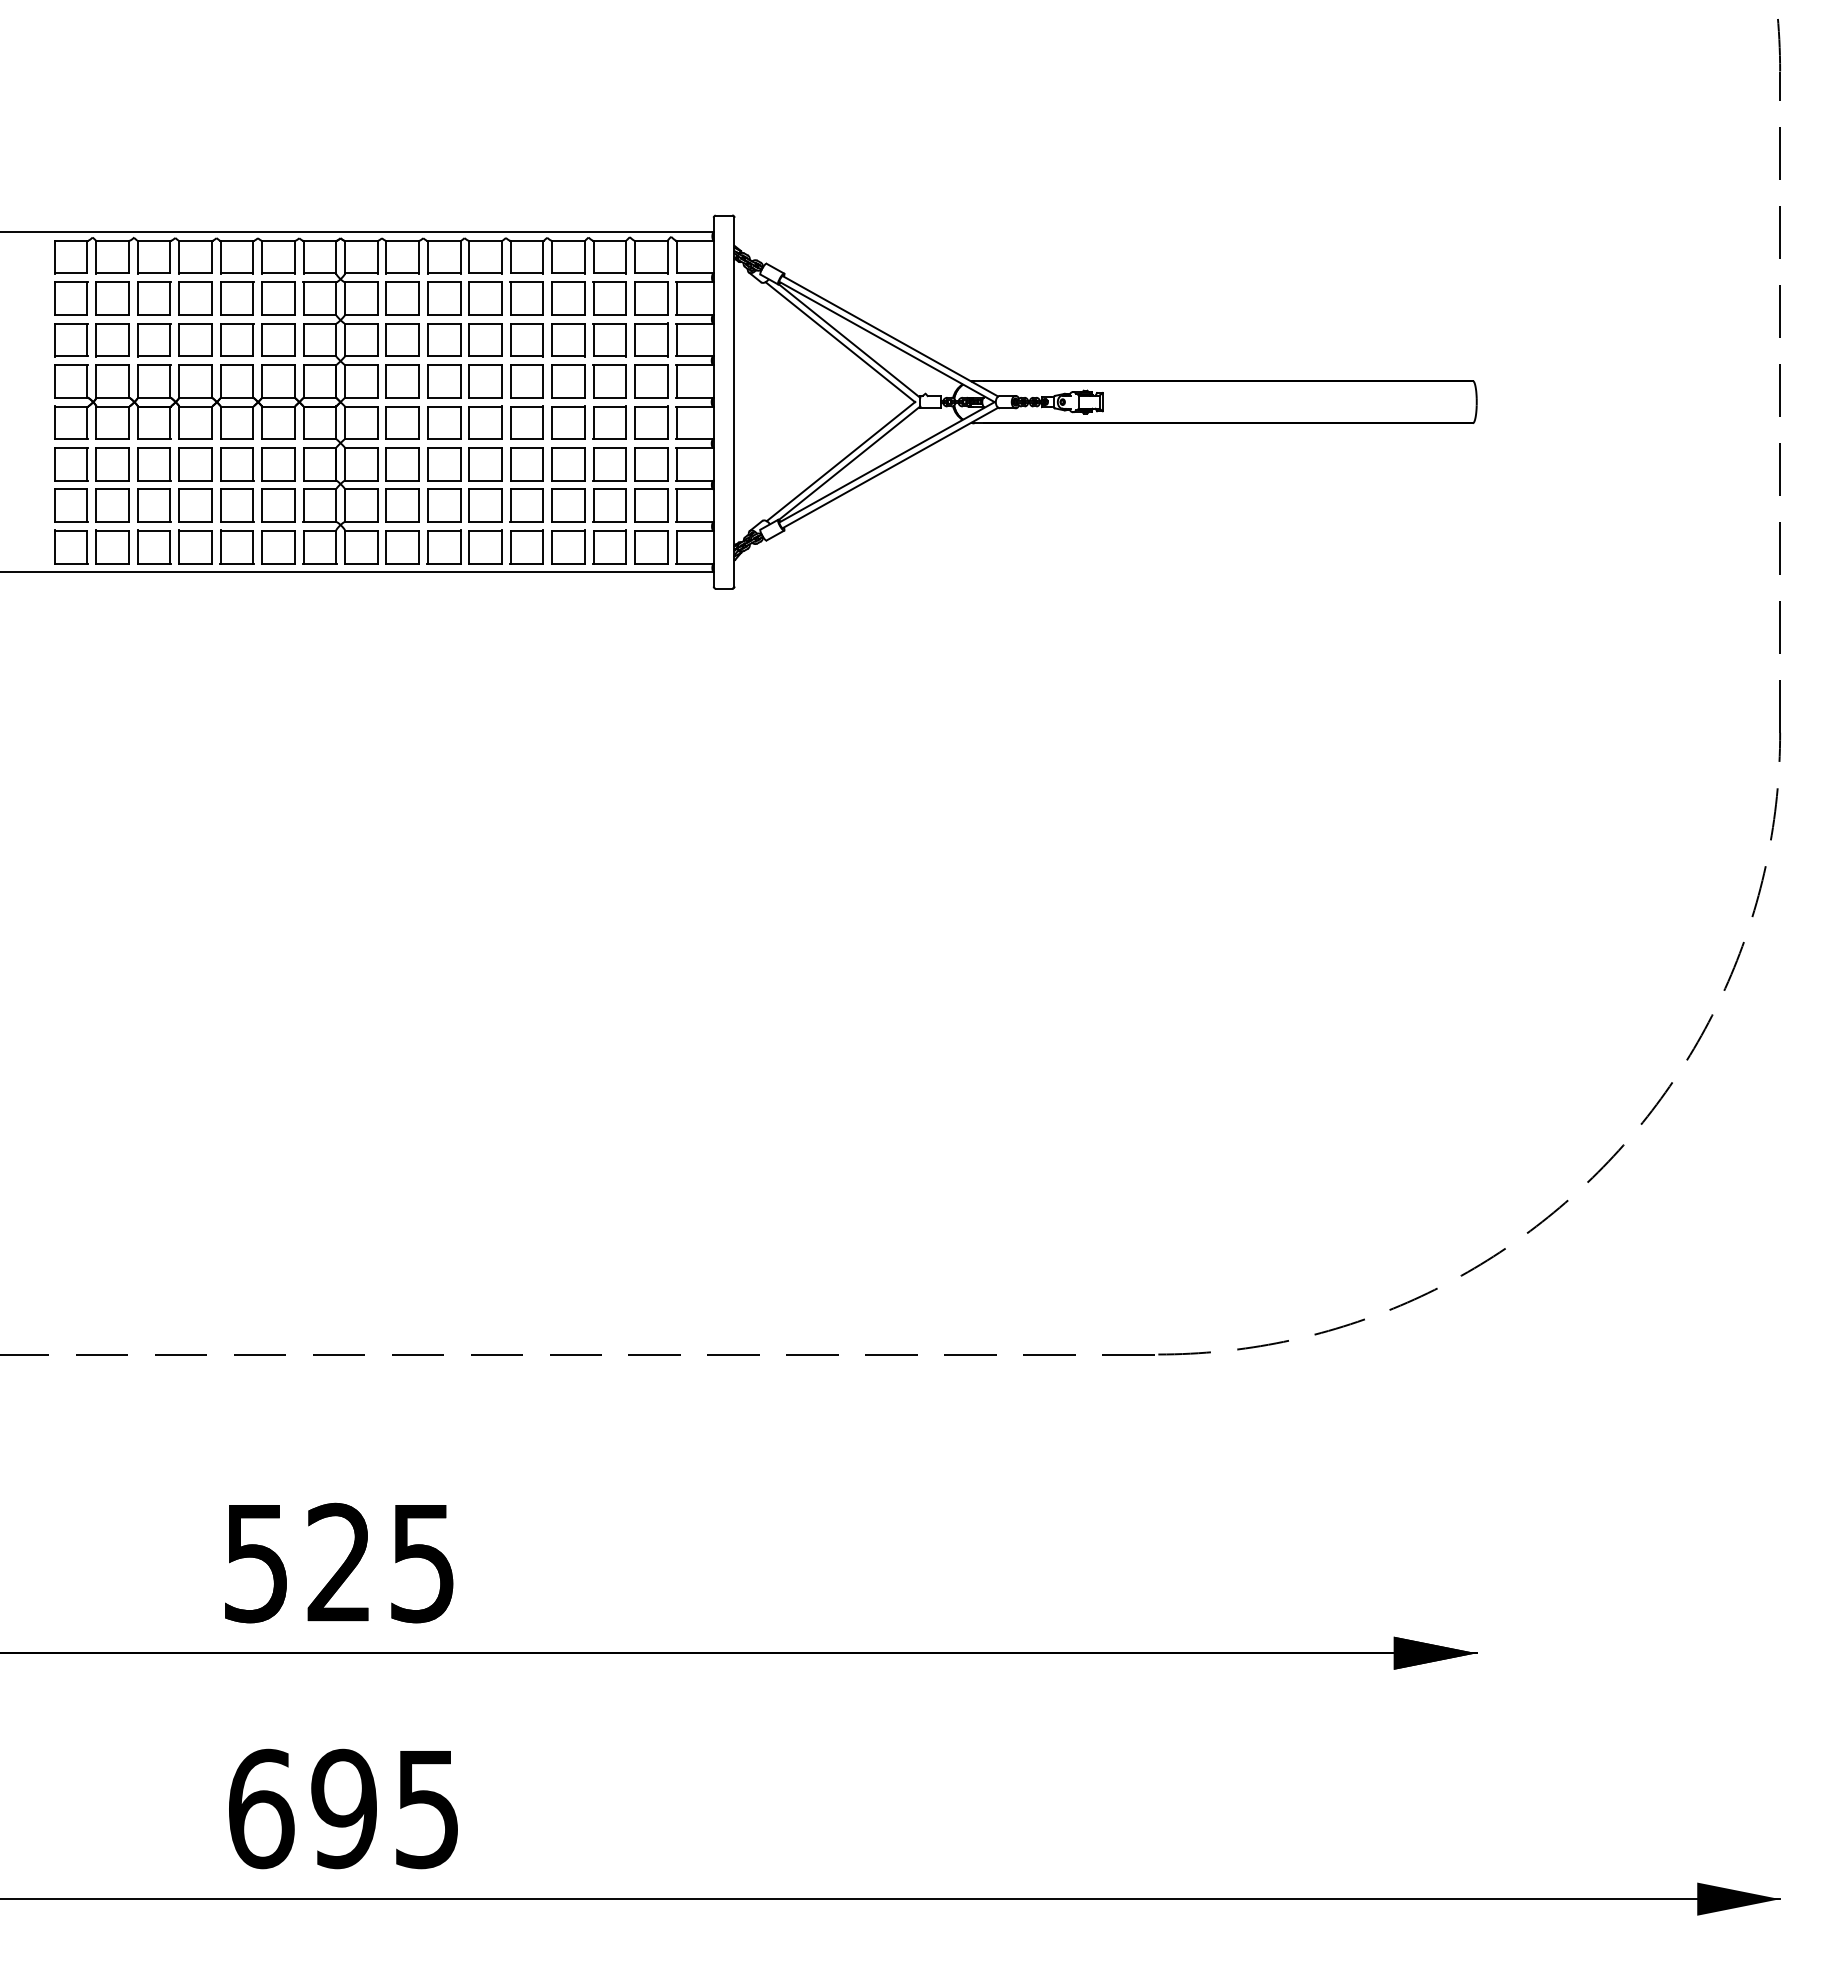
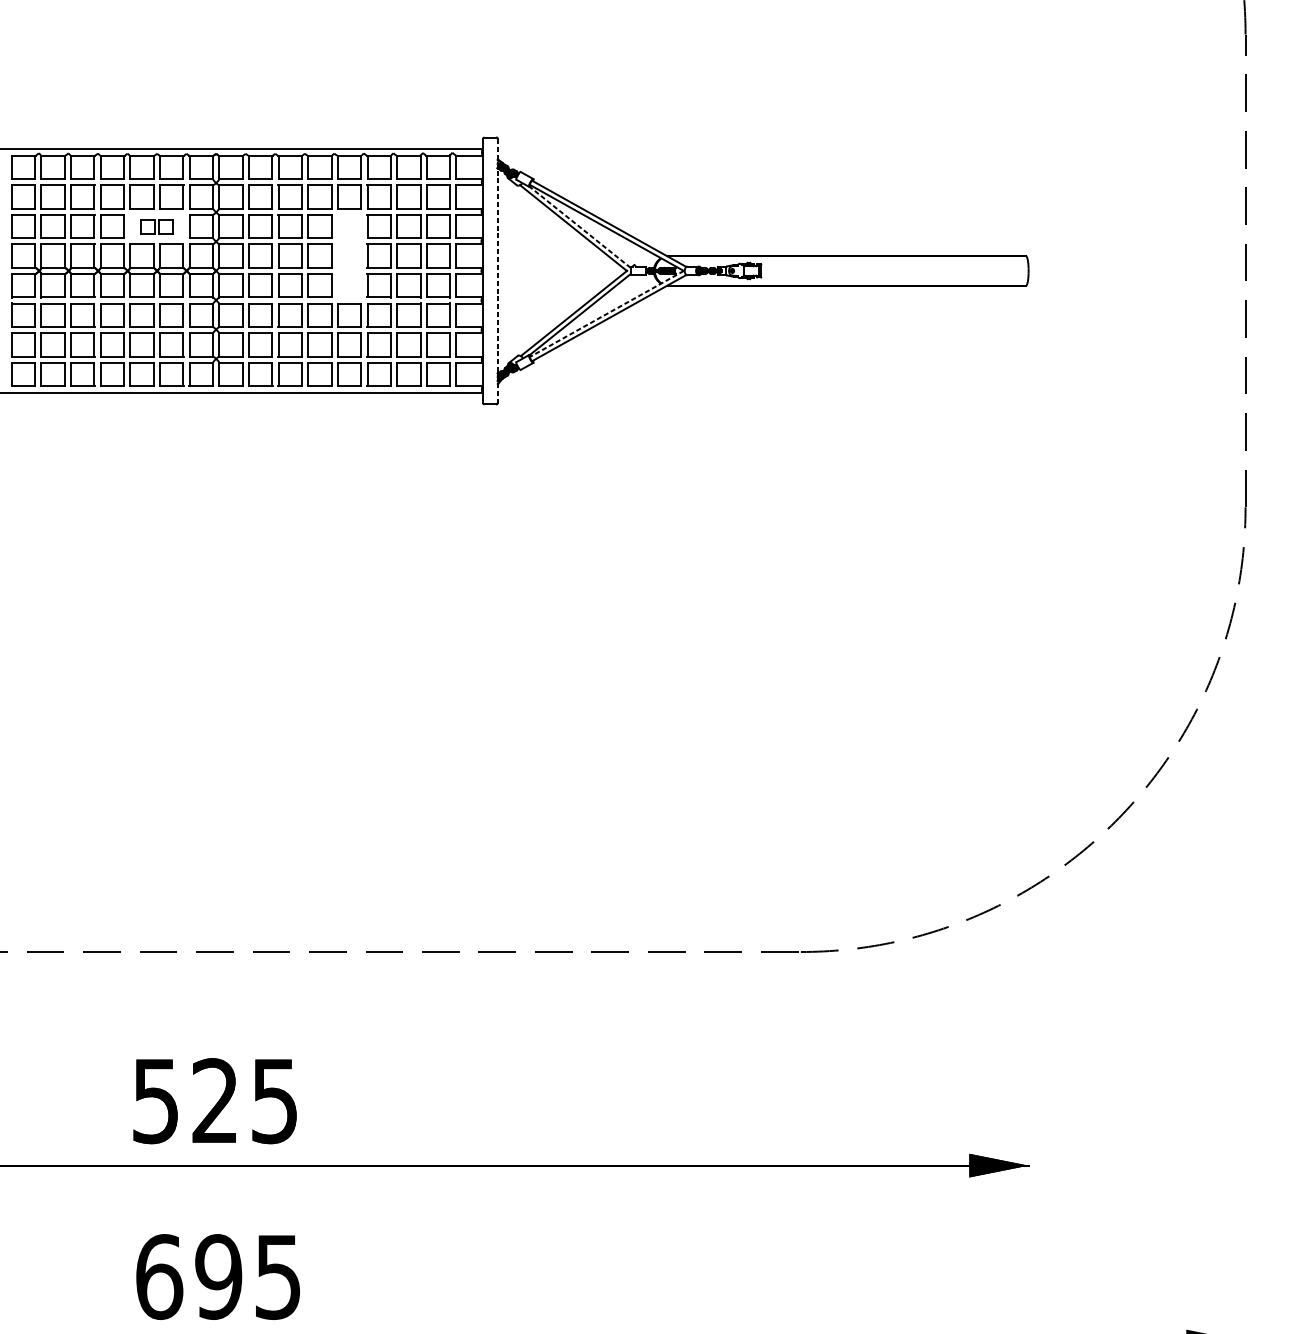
part: (257, 339) -> (156, 226), size x0.6
line: (849, 341) -> (580, 227), solid -> dashed
part: (526, 381) -> (349, 256), removed
line: (734, 402) -> (497, 271), solid -> dashed
line: (886, 462) -> (606, 314), solid -> dashed

